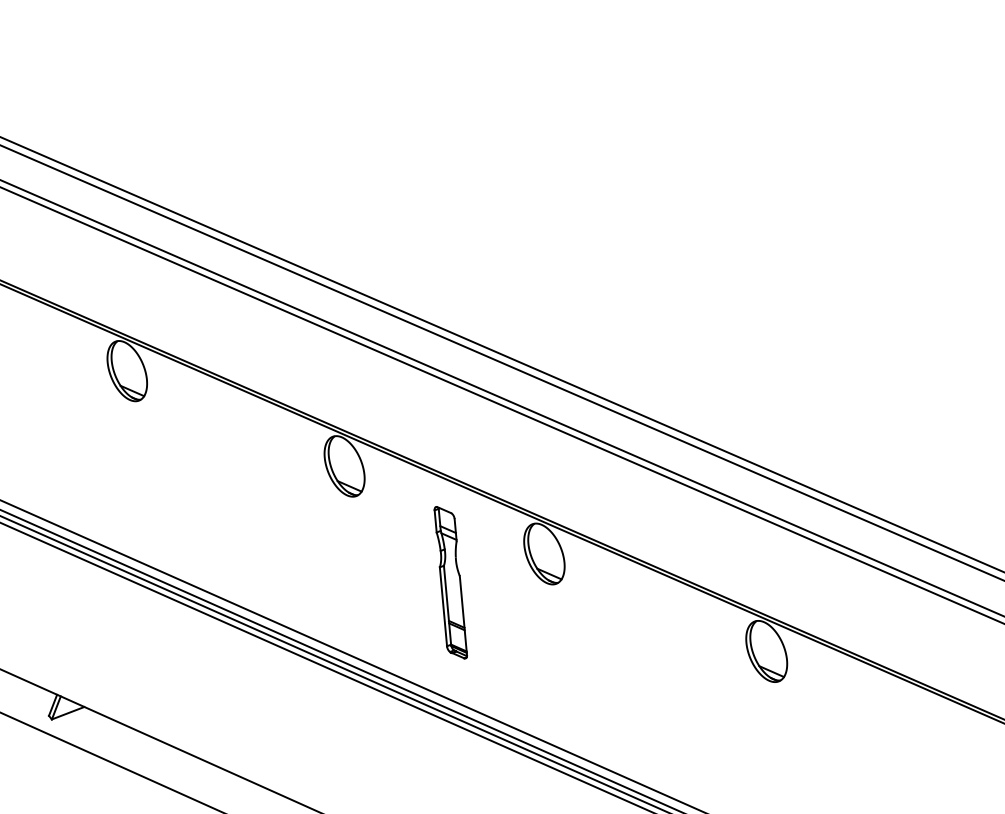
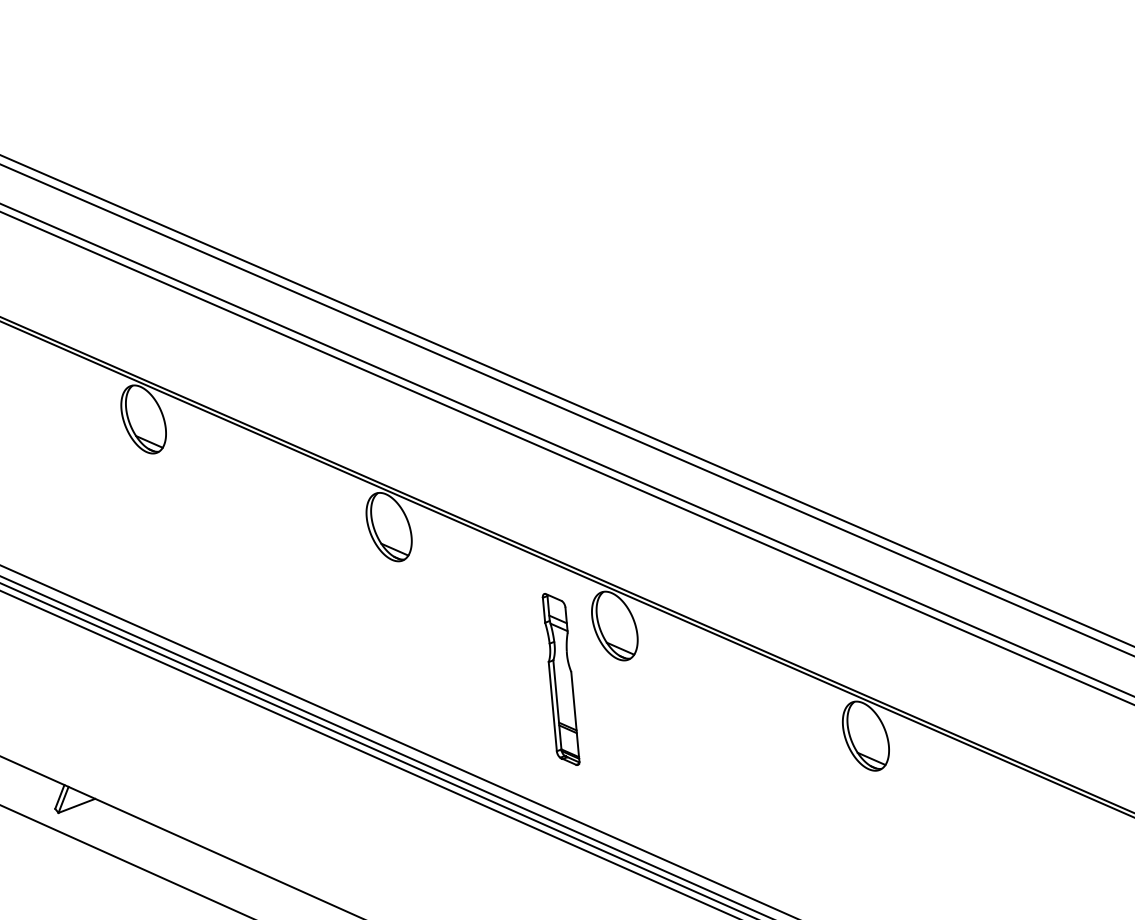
part: (450, 582) -> (560, 679), moved

